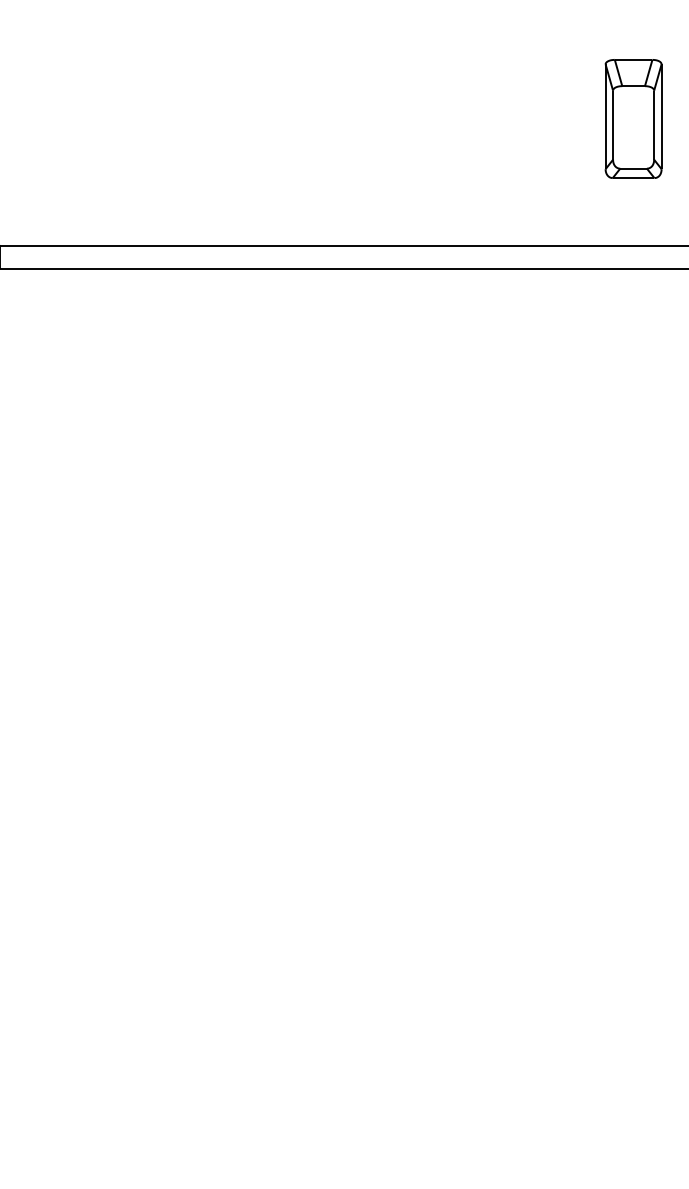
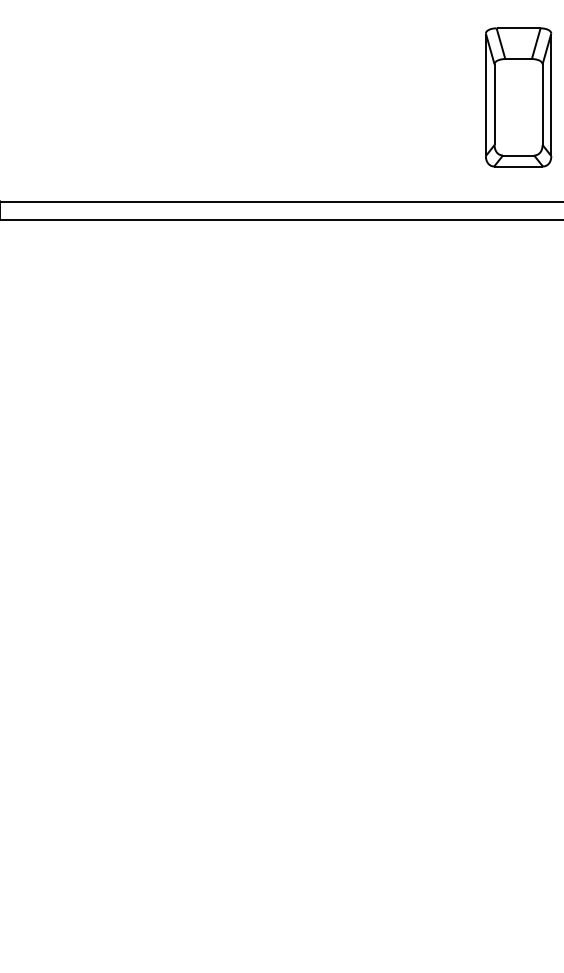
part: (633, 118) -> (518, 97), size x1.43

